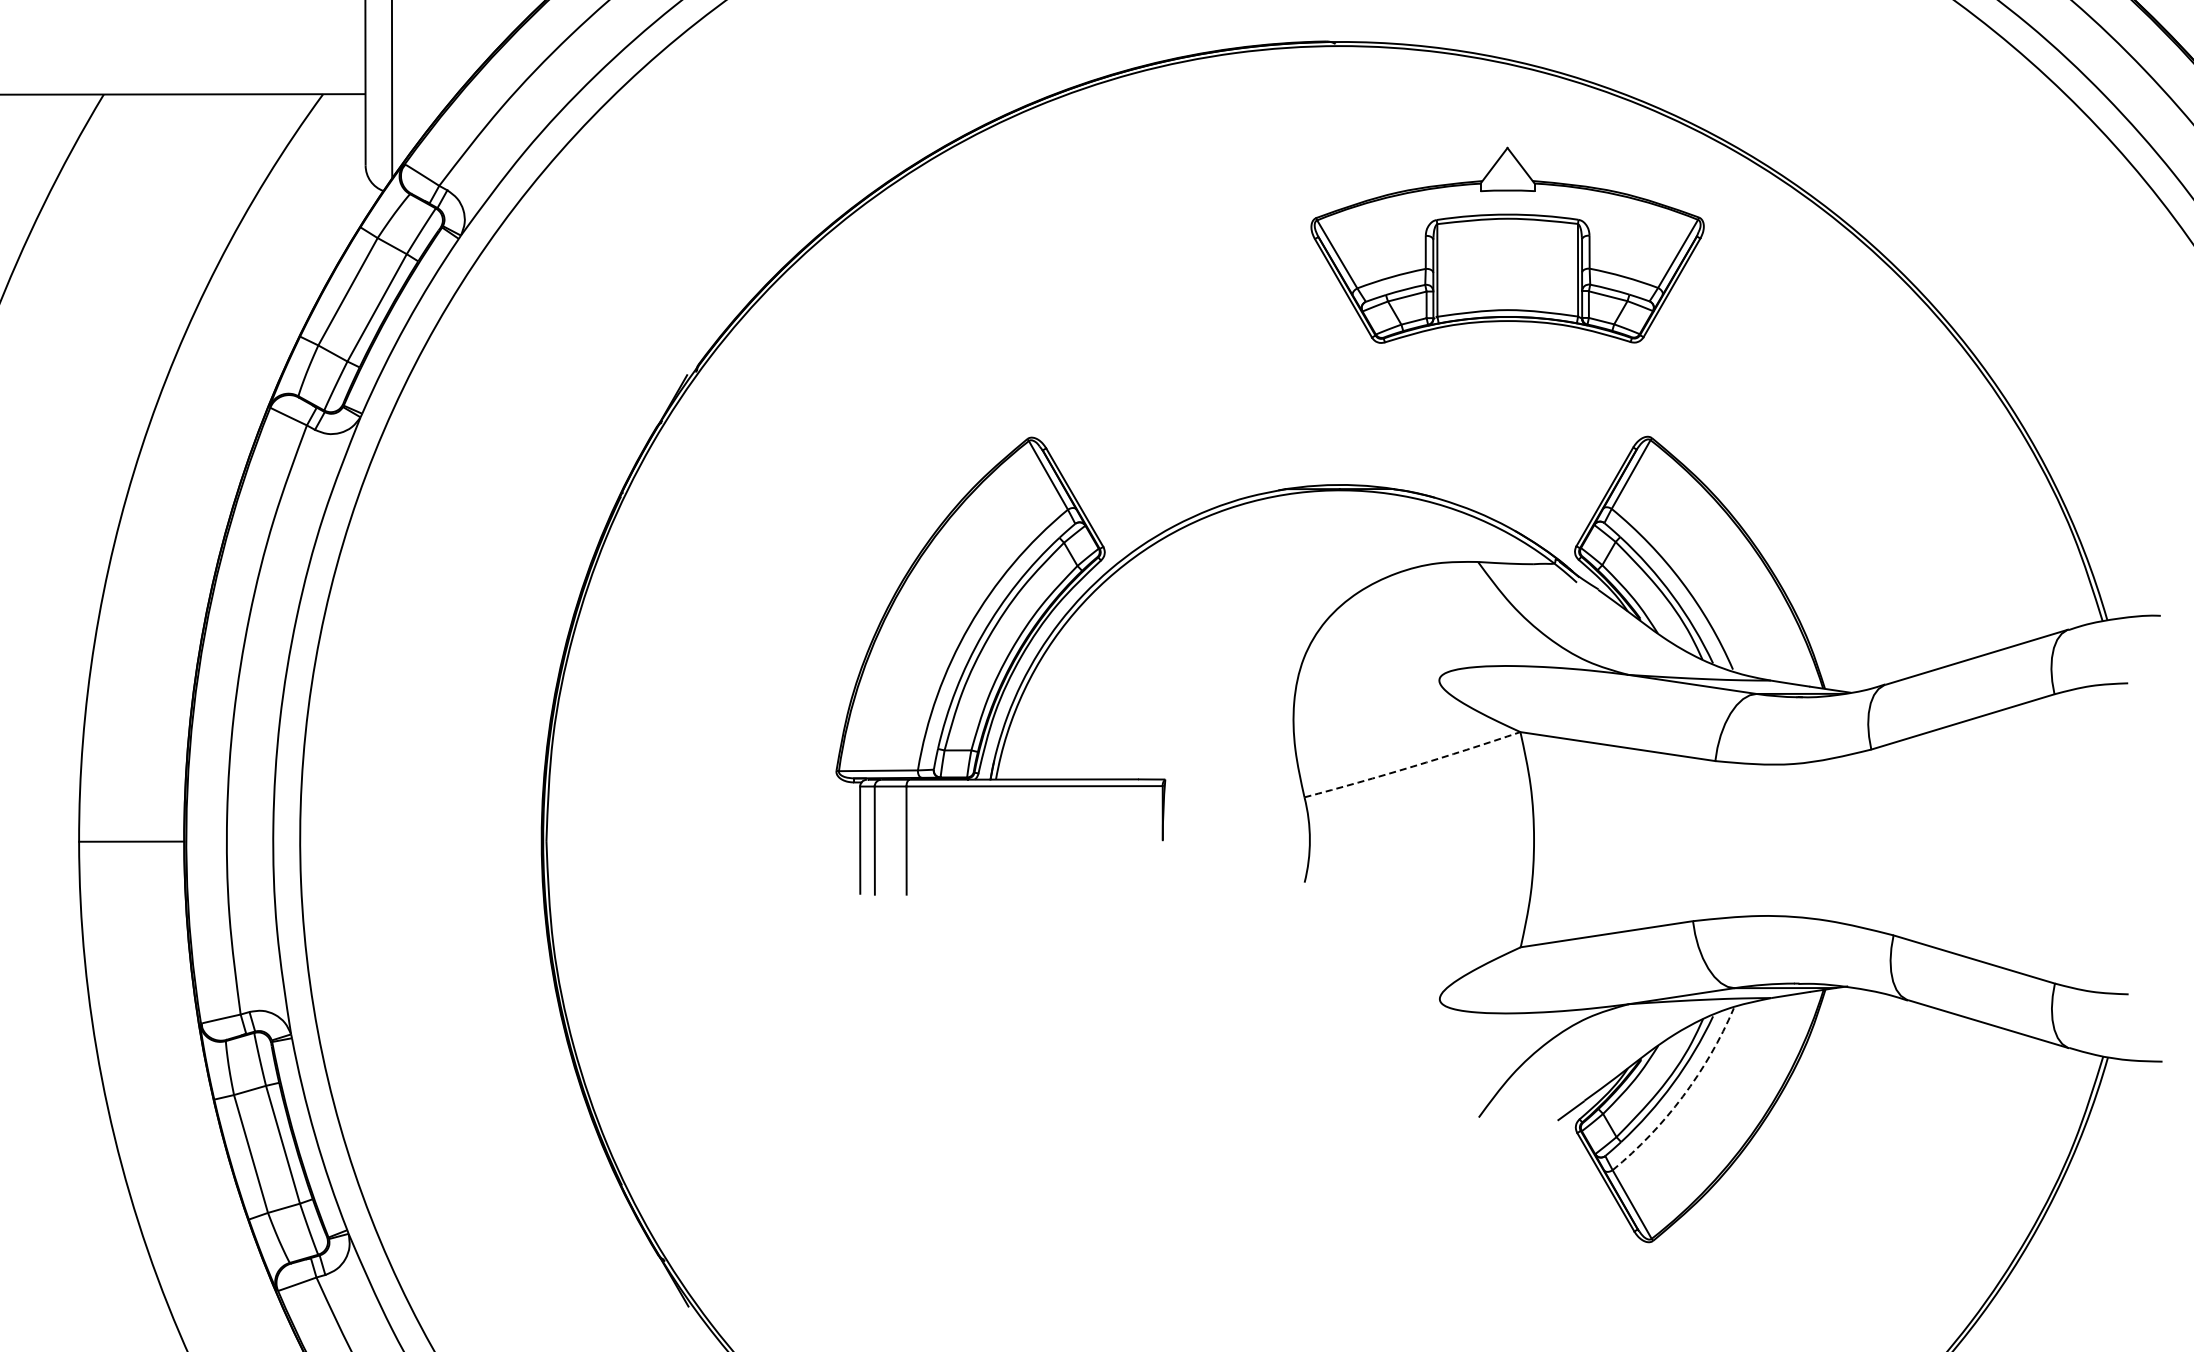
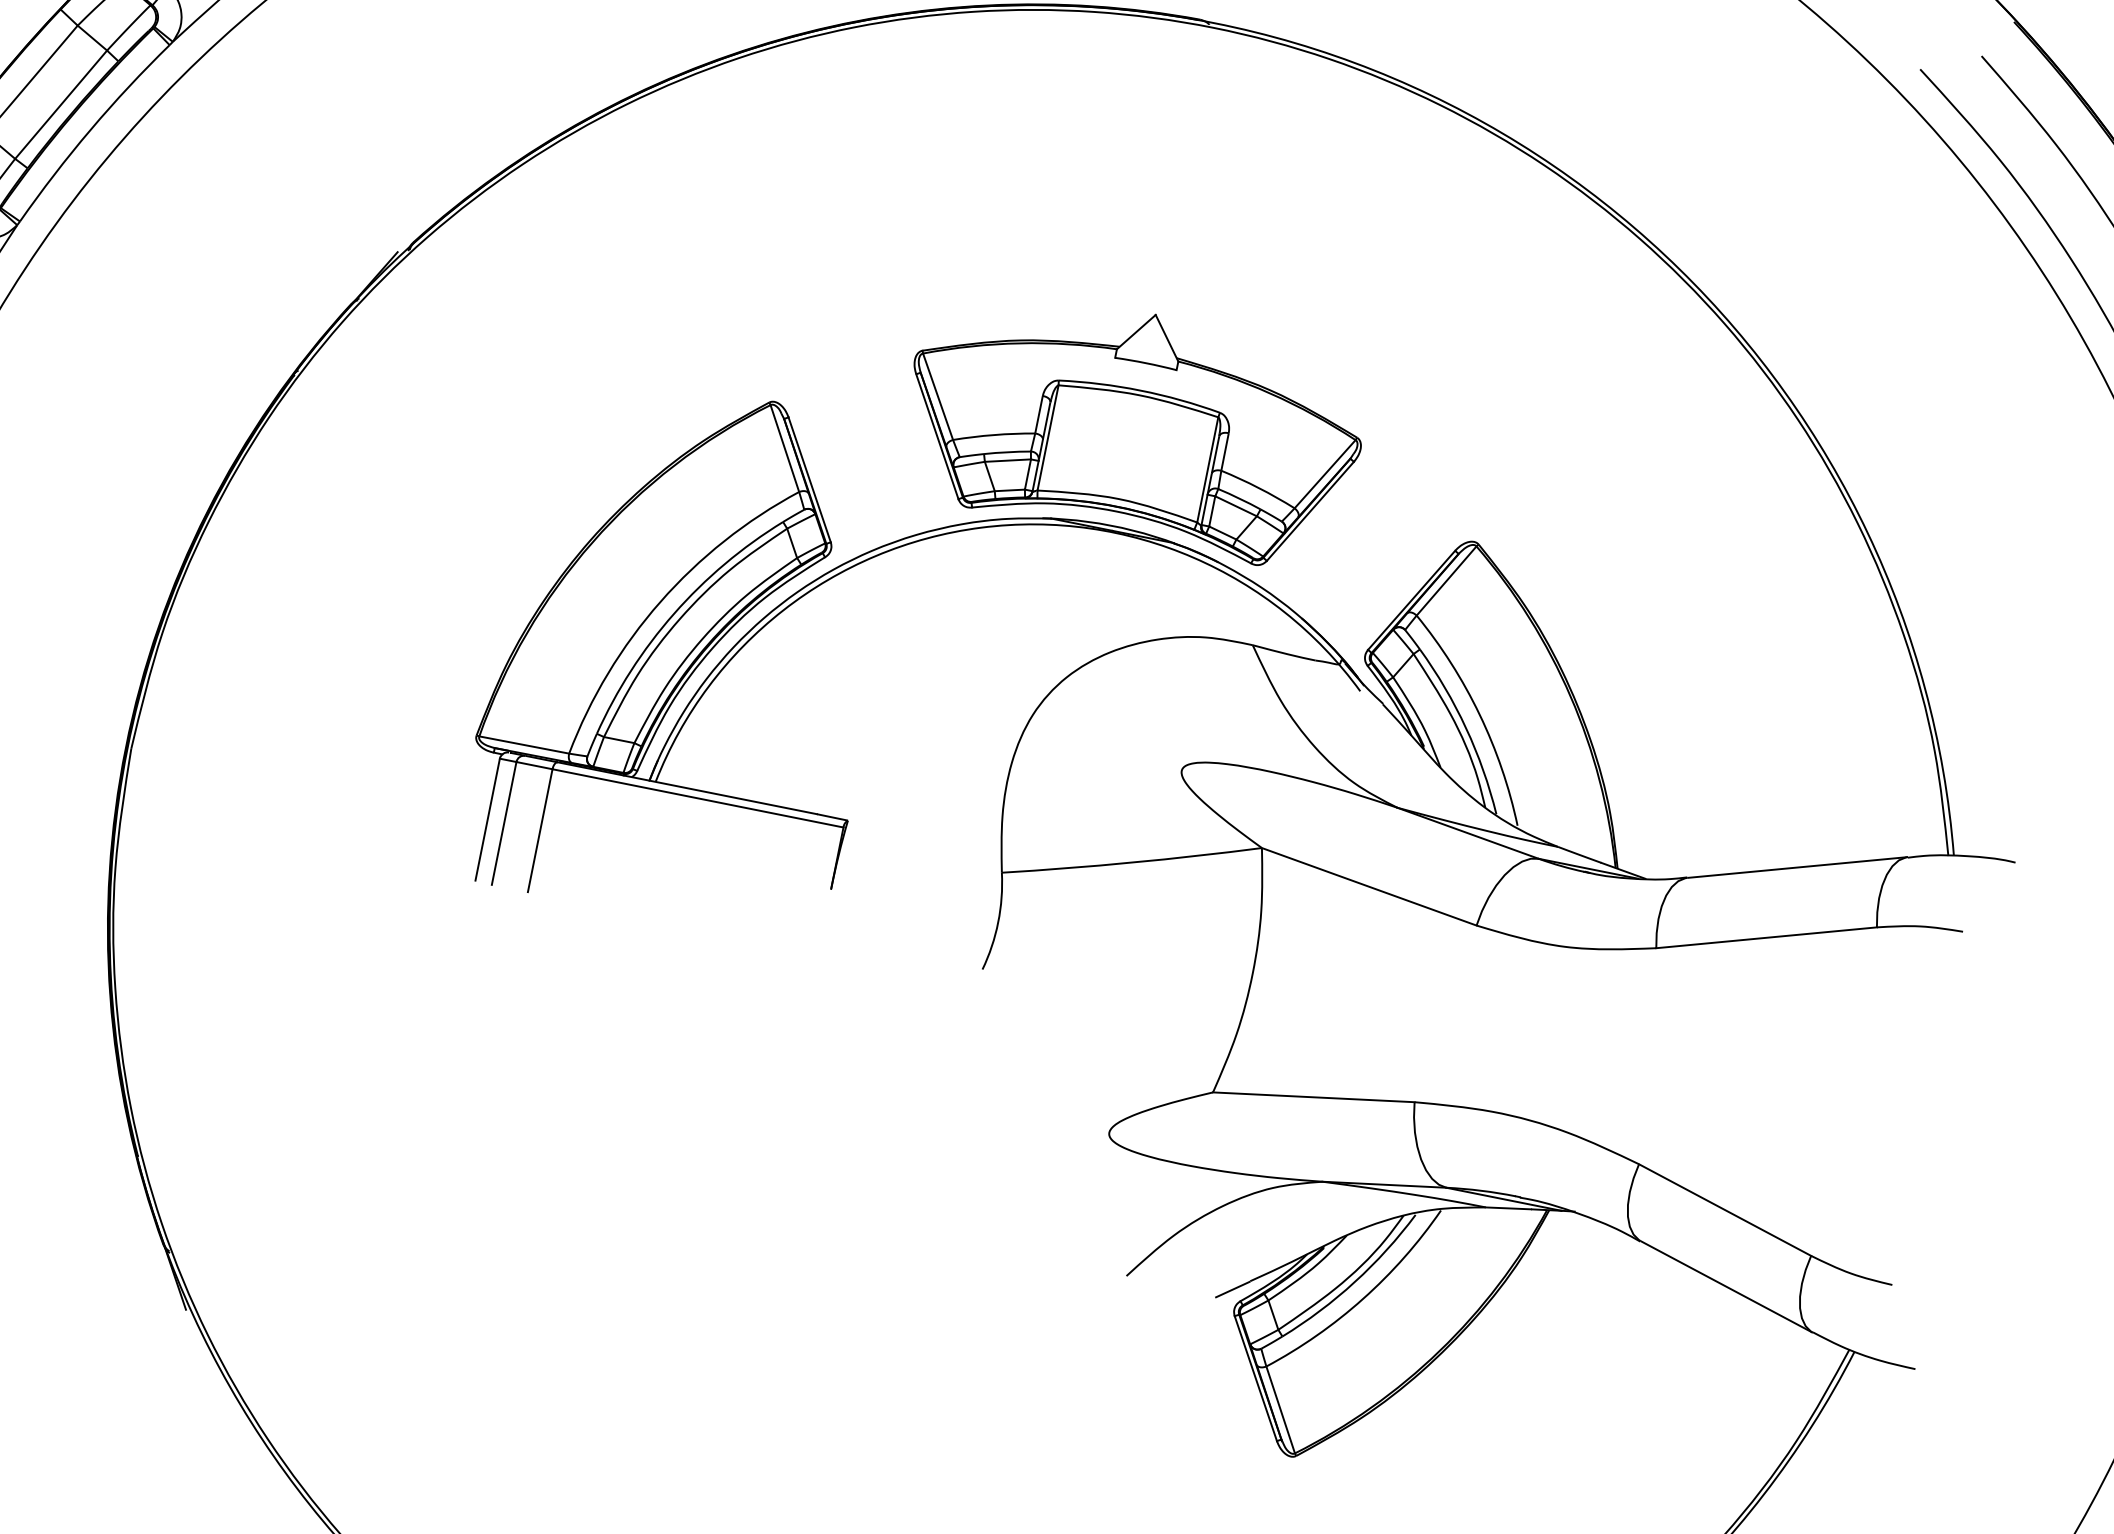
part: (1507, 244) -> (1133, 424), moved
arc: (1413, 766) -> (1132, 862), dashed -> solid
arc: (1682, 1096) -> (1362, 1298), dashed -> solid

